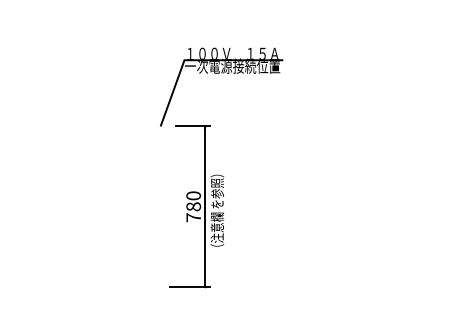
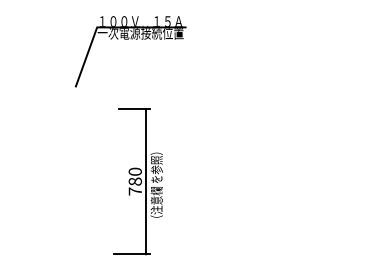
part: (221, 73) -> (130, 39), moved

